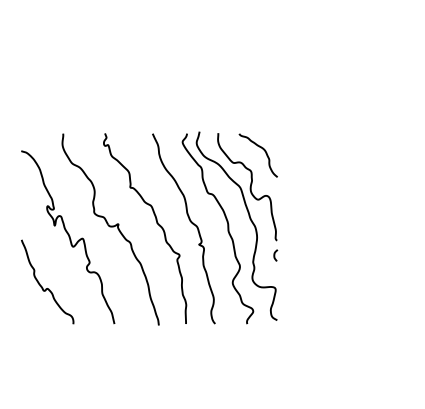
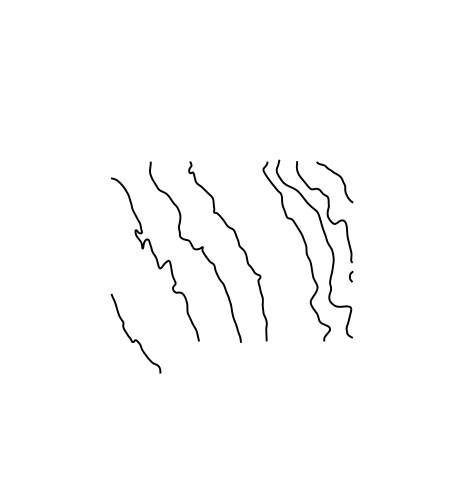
curve: (190, 222) -> (270, 245), removed
curve: (47, 288) -> (135, 339), moved

